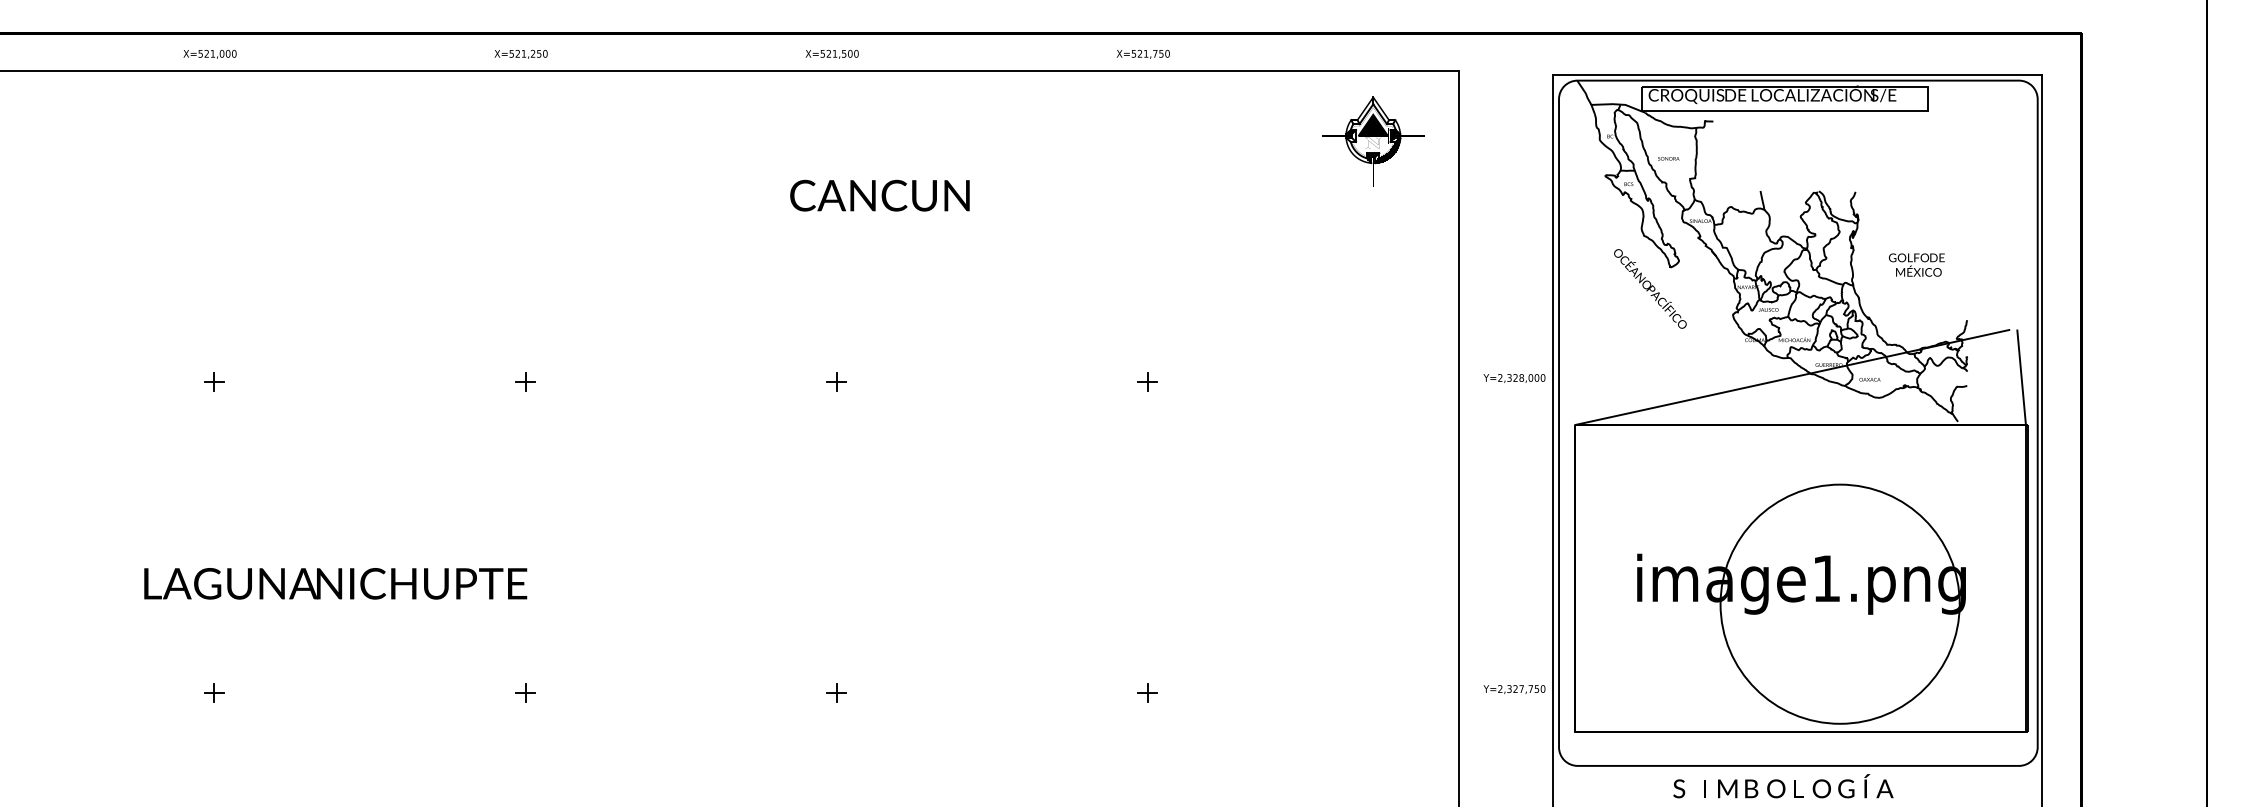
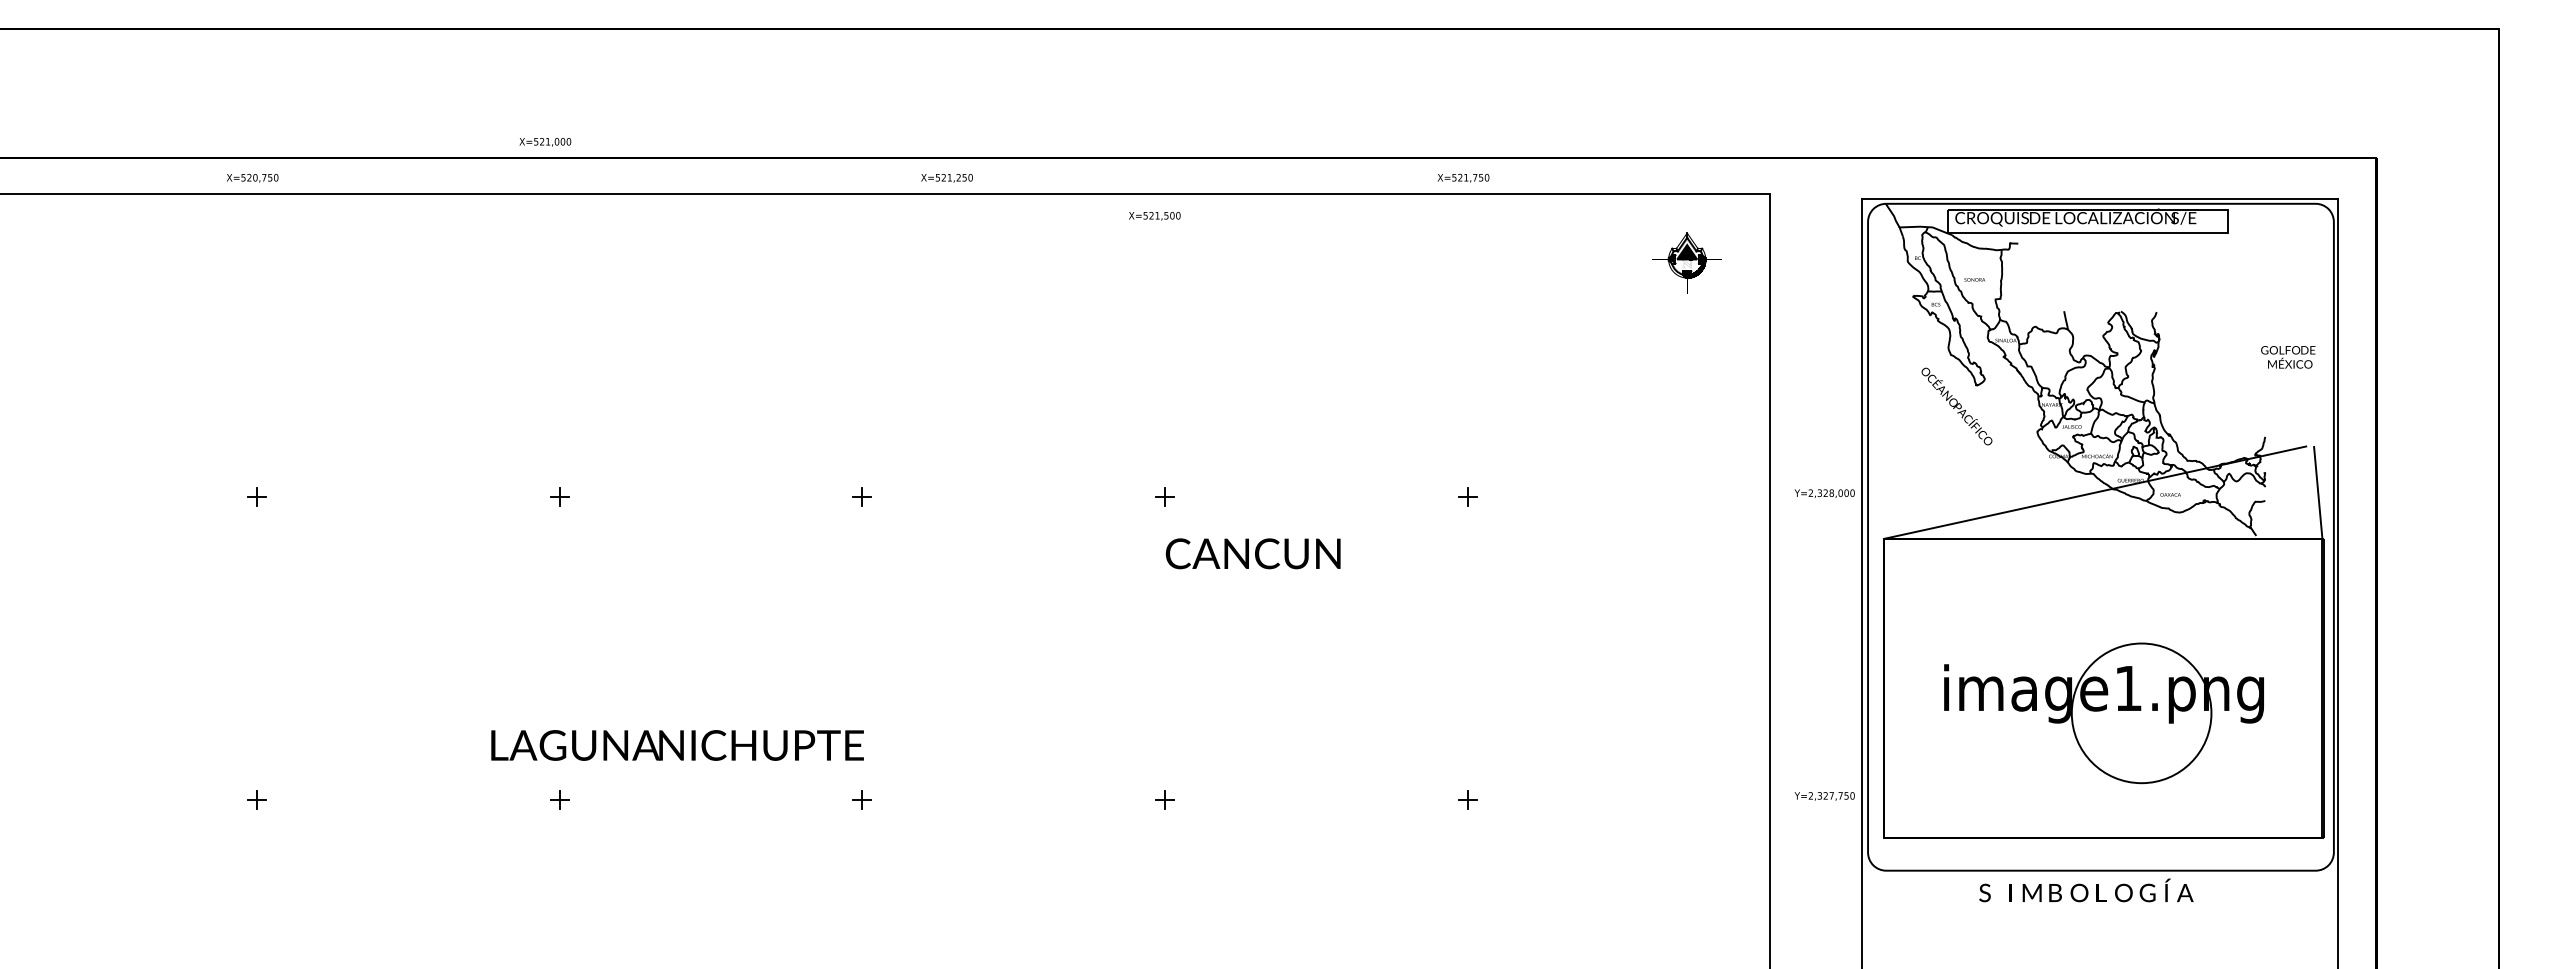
text: (210, 54) -> (545, 142), moved
text: (520, 54) -> (946, 178), moved
text: (831, 54) -> (1154, 216), moved
part: (1372, 141) -> (1686, 263), size x0.7
text: (879, 195) -> (1252, 553), moved
text: (1917, 265) -> (2288, 357), moved
text: (335, 583) -> (677, 745), moved
circle: (1840, 603) -> (2141, 712), size x0.6

